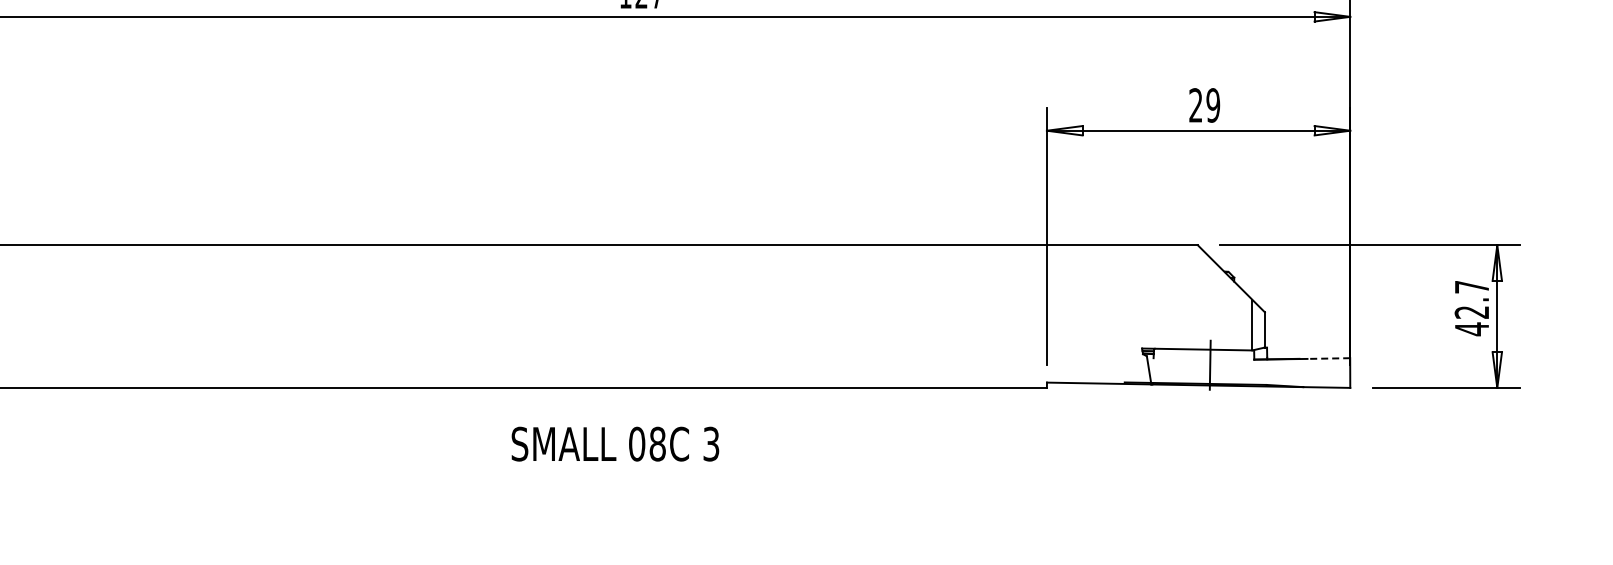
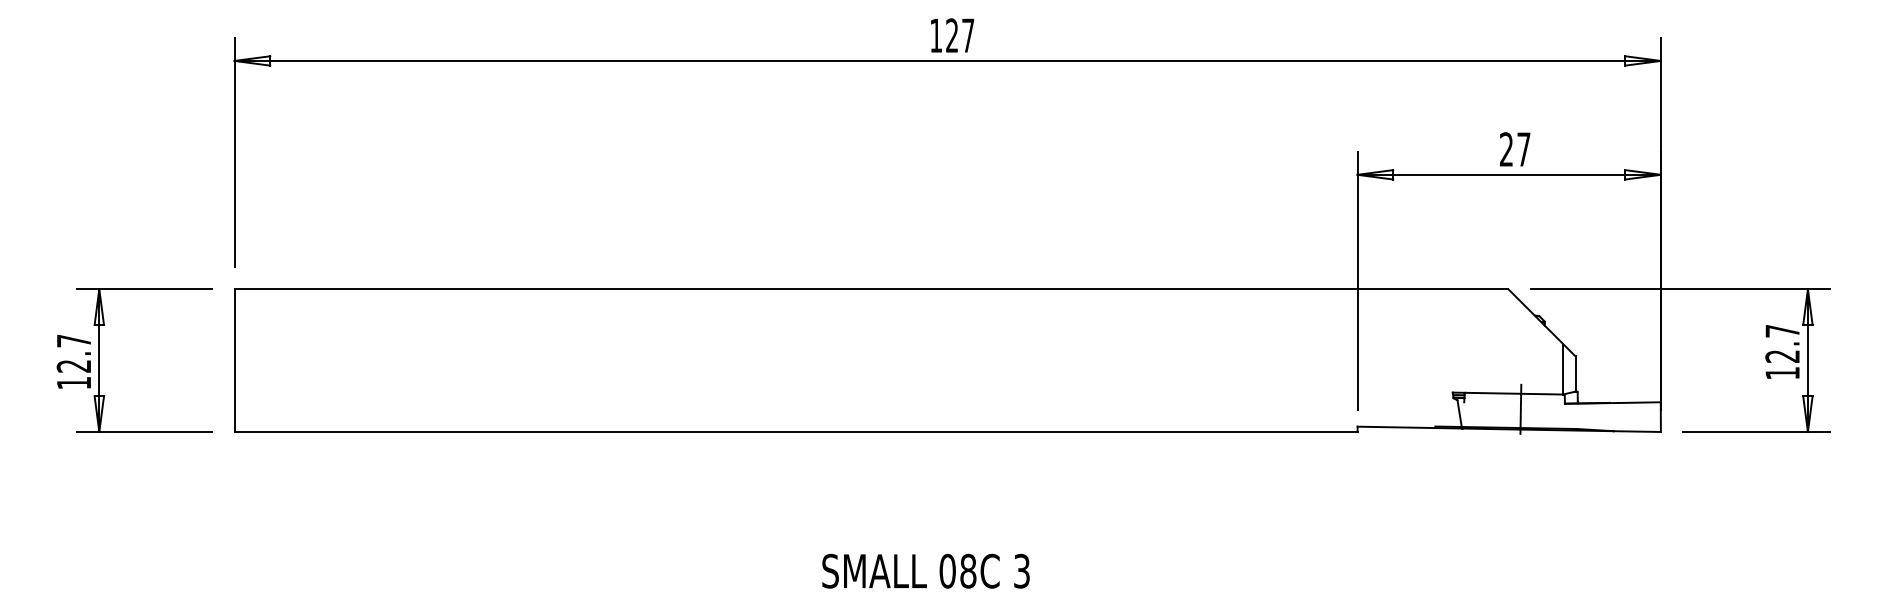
text: (1212, 105) -> (1523, 149), 29 -> 27
text: (1471, 329) -> (1782, 373), 42.7 -> 12.7
line: (1327, 358) -> (1638, 402), dashed -> solid
text: (614, 443) -> (925, 570), moved

